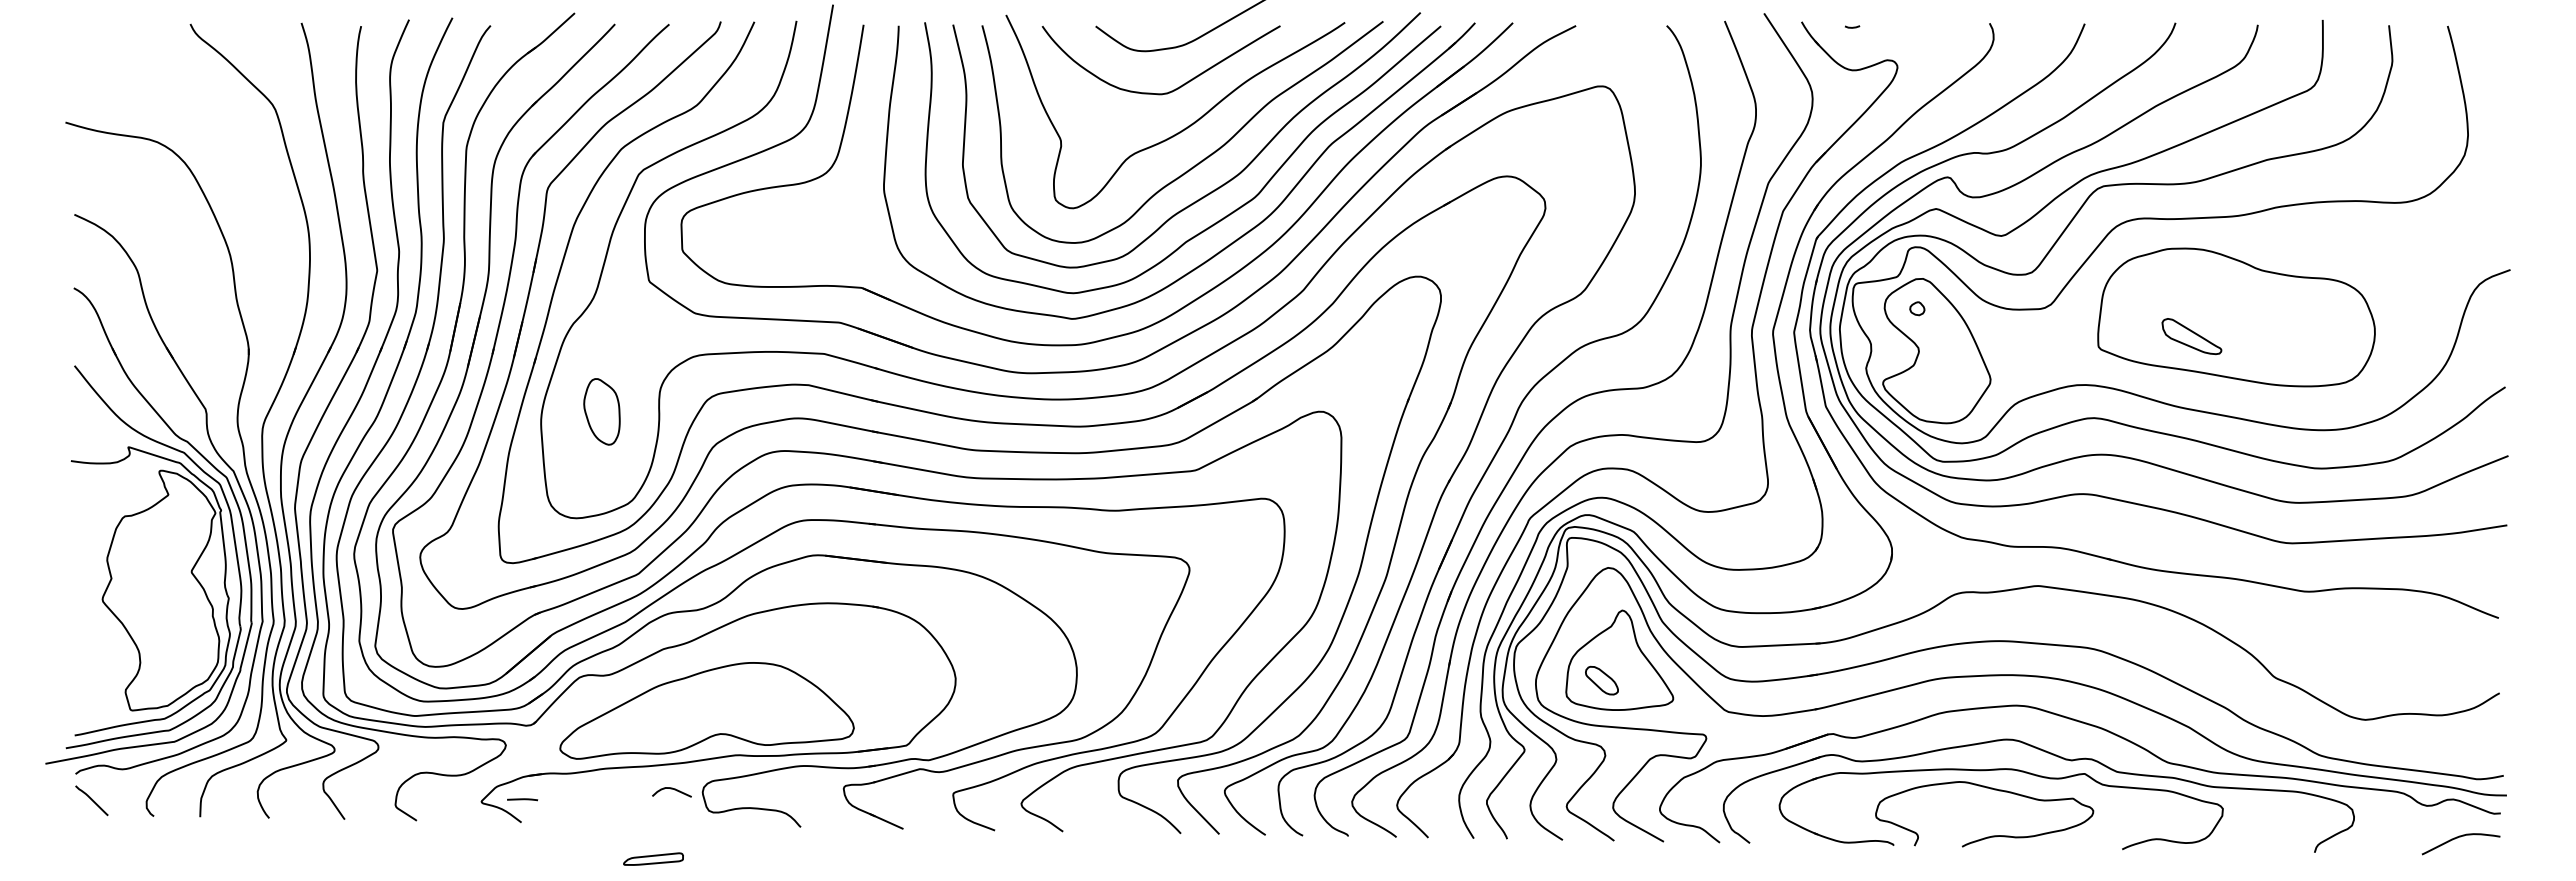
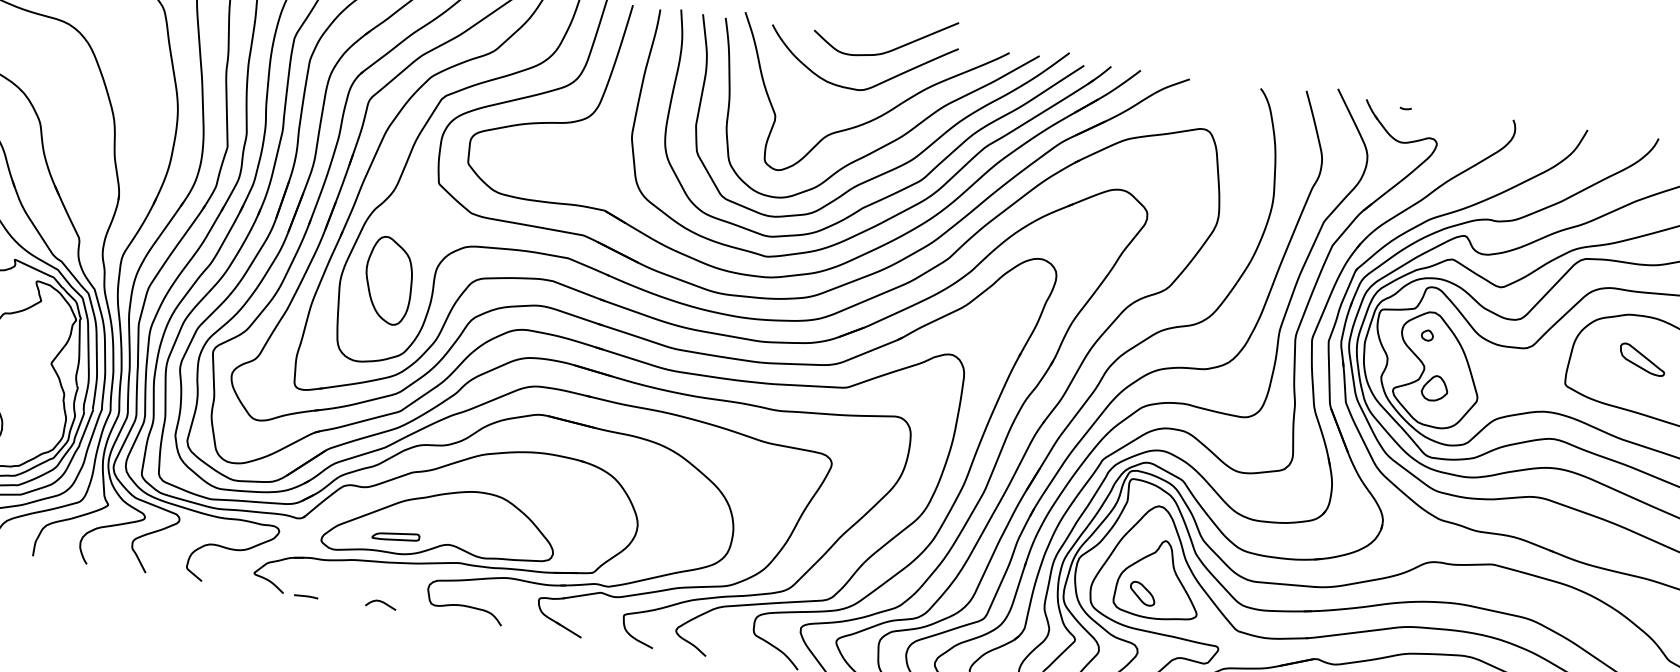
part: (2191, 336) -> (1642, 359), moved
part: (1935, 373) -> (1434, 388), added
part: (601, 411) -> (388, 280), size x1.67
curve: (671, 789) -> (380, 602), moved
line: (522, 799) -> (306, 596), moved
part: (653, 858) -> (396, 535), moved

